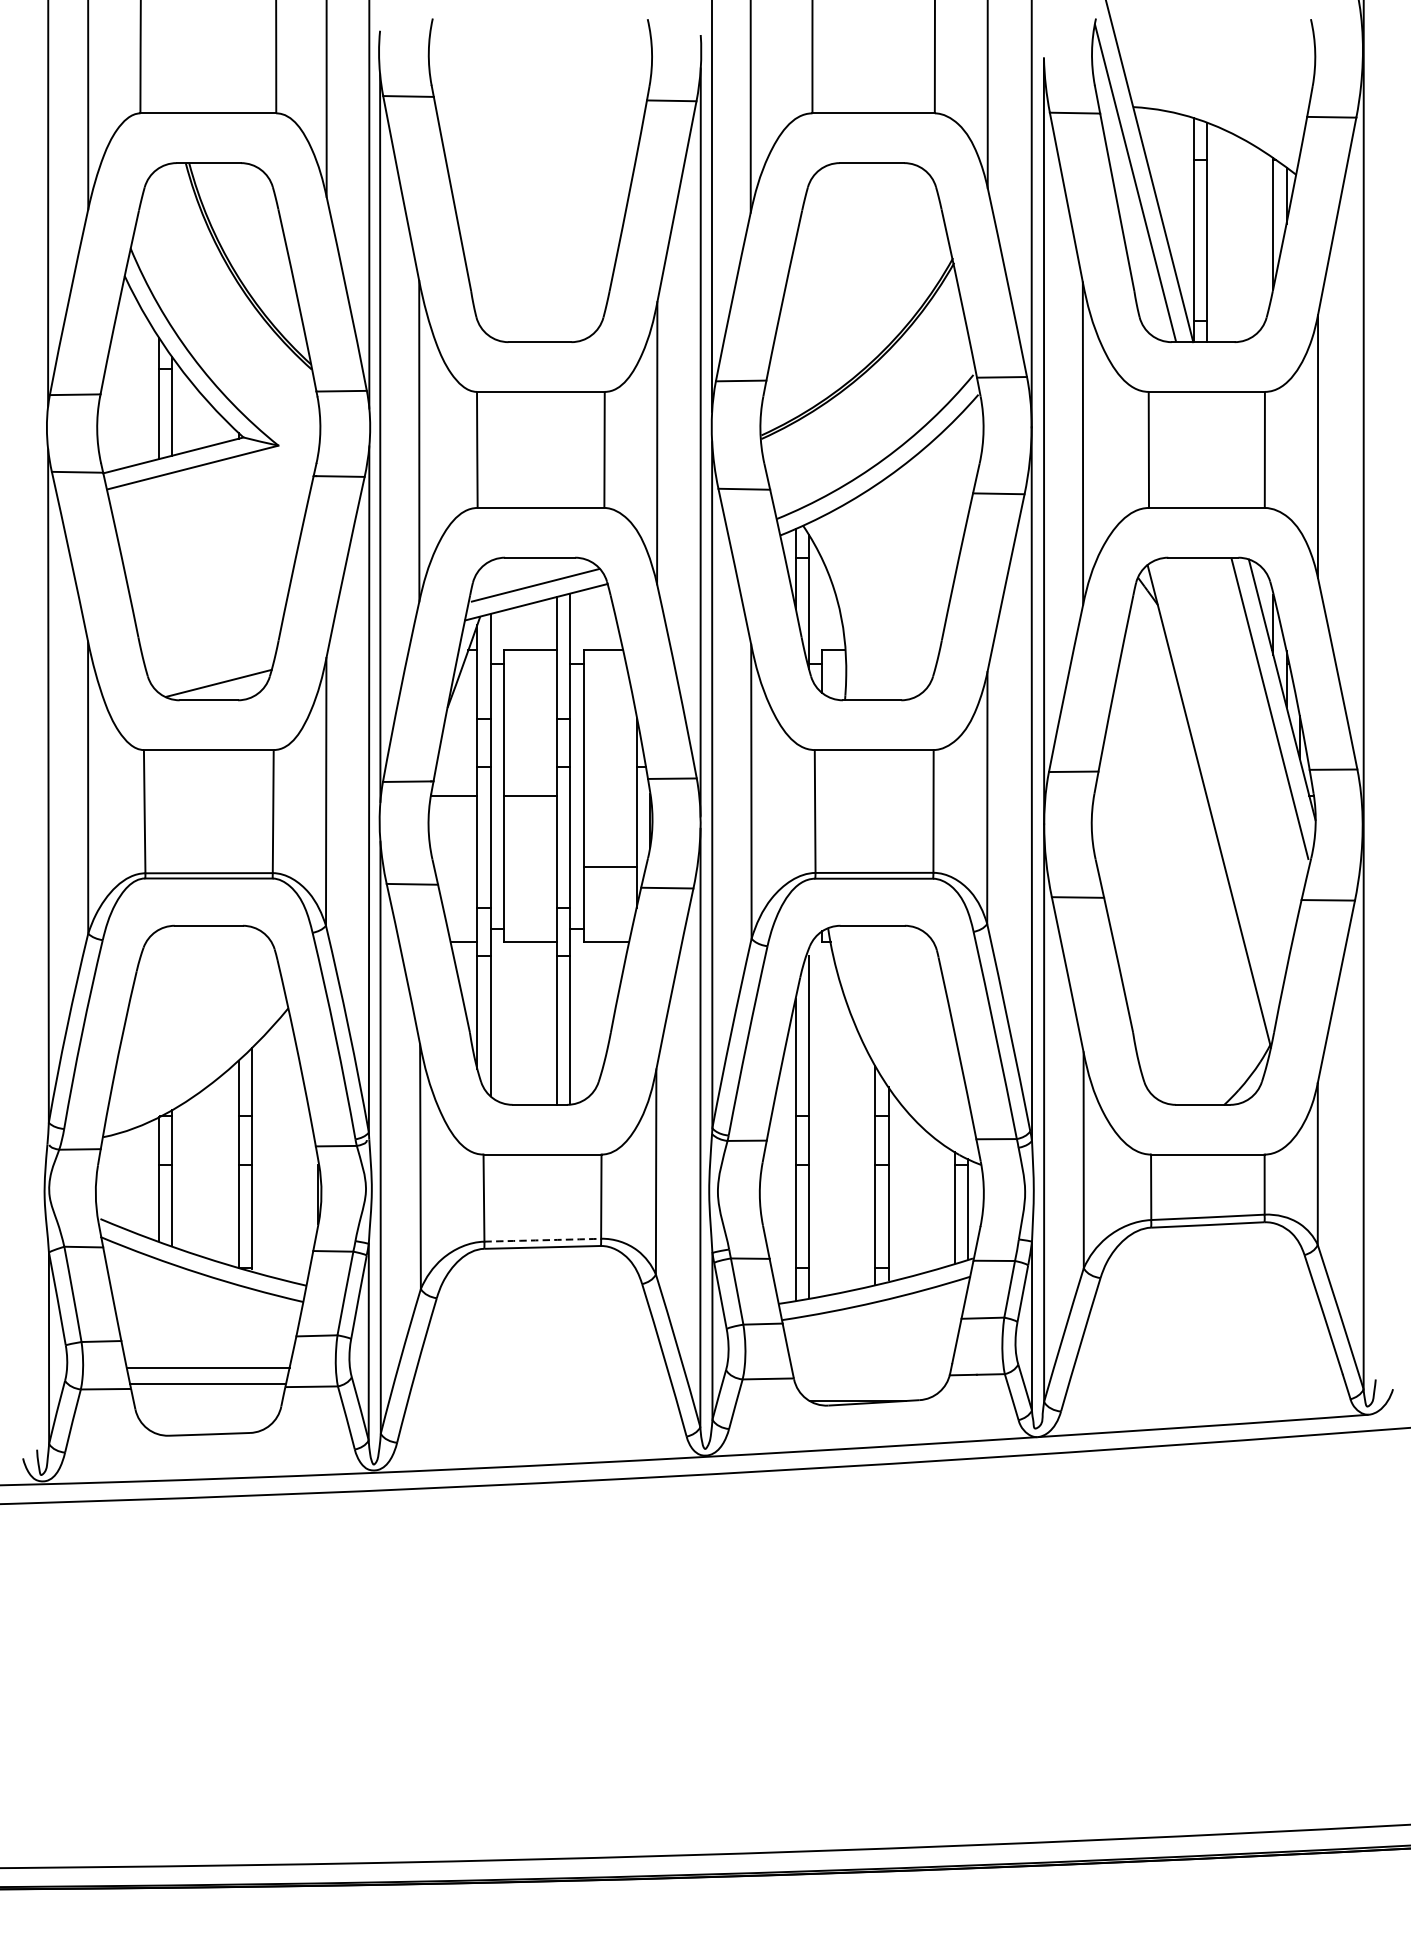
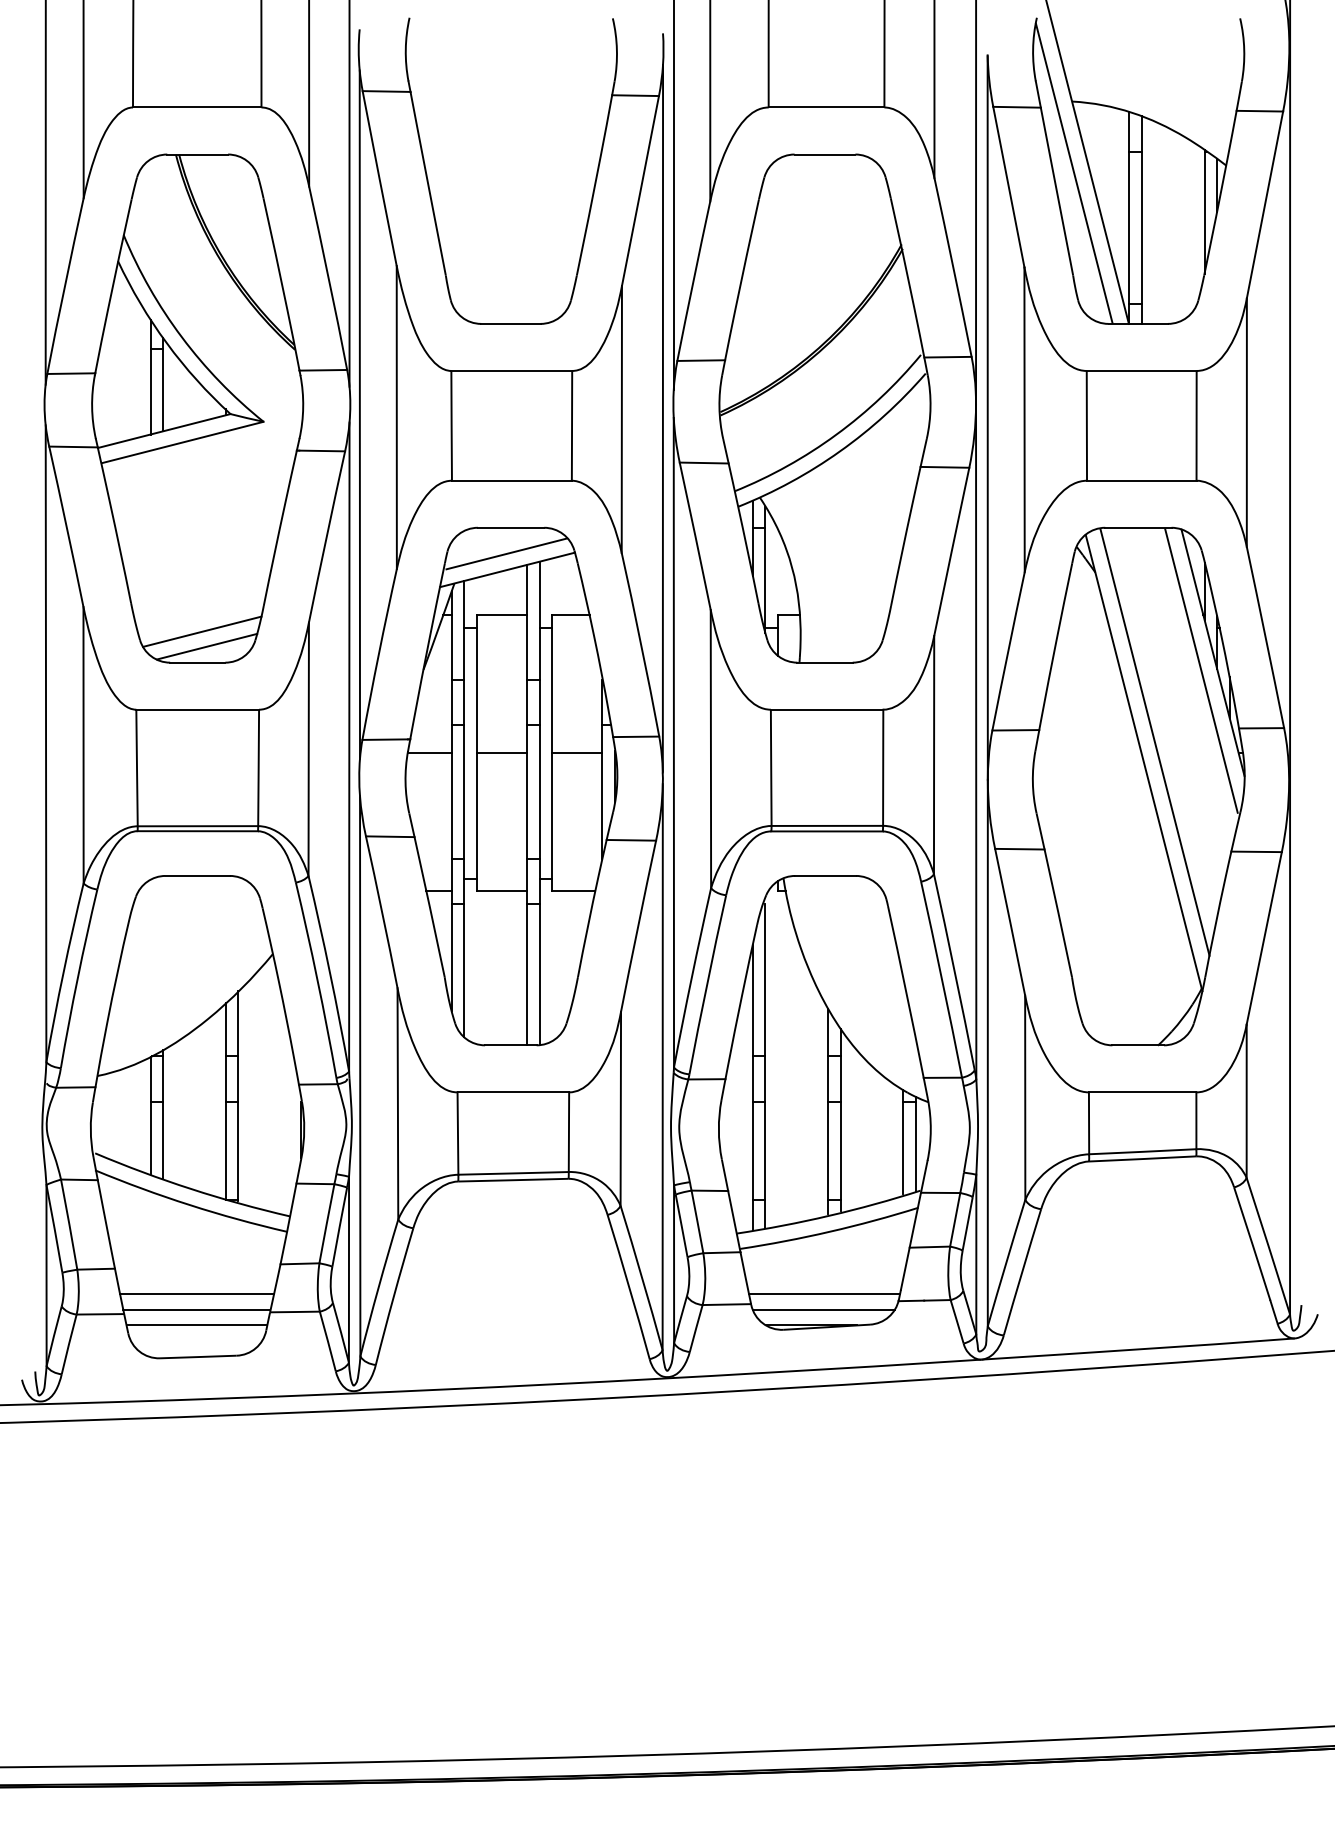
line: (213, 667) -> (202, 631), added
line: (1220, 784) -> (1154, 742), added
line: (610, 867) -> (577, 753), moved
arc: (542, 1240) -> (513, 1173), dashed -> solid
line: (871, 1368) -> (824, 1294), added
line: (870, 1384) -> (823, 1309), added
line: (208, 1401) -> (197, 1325), added

